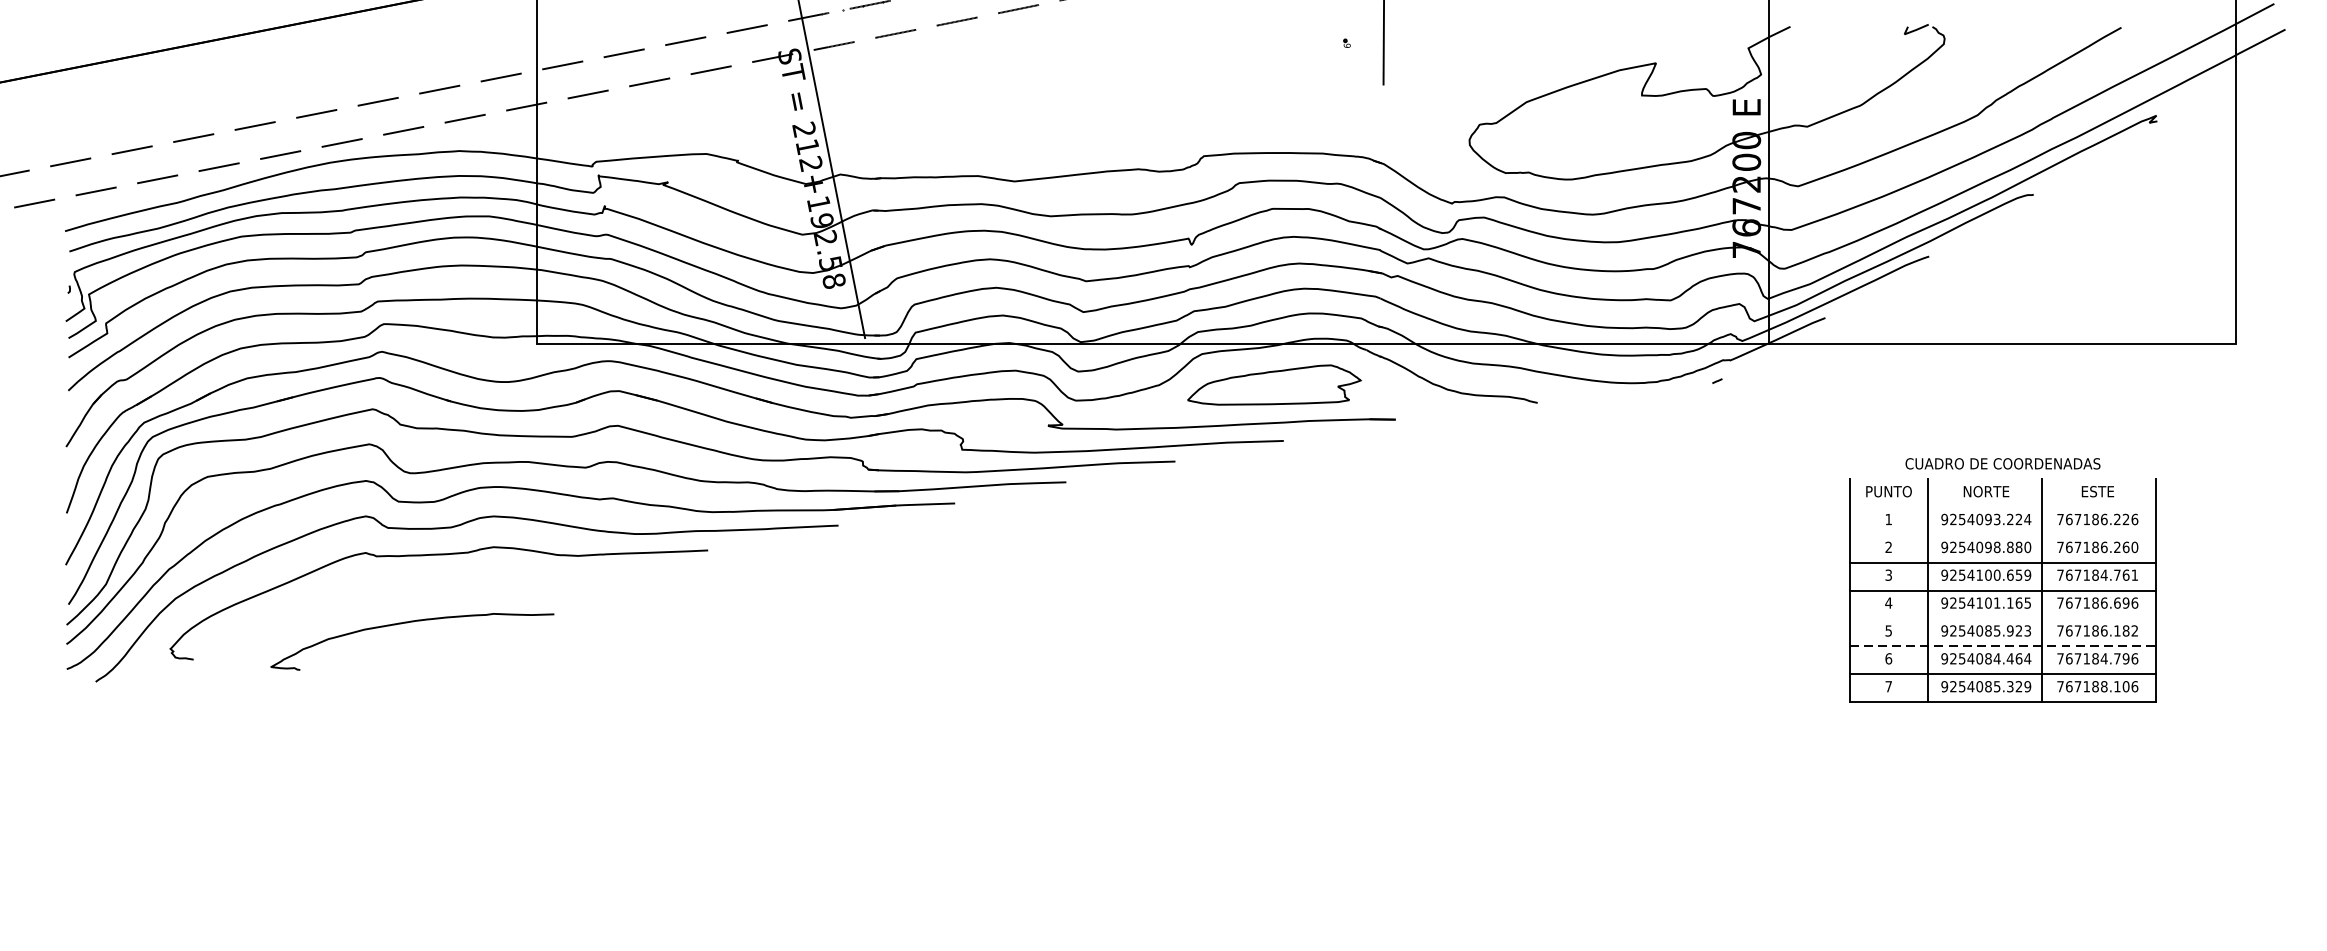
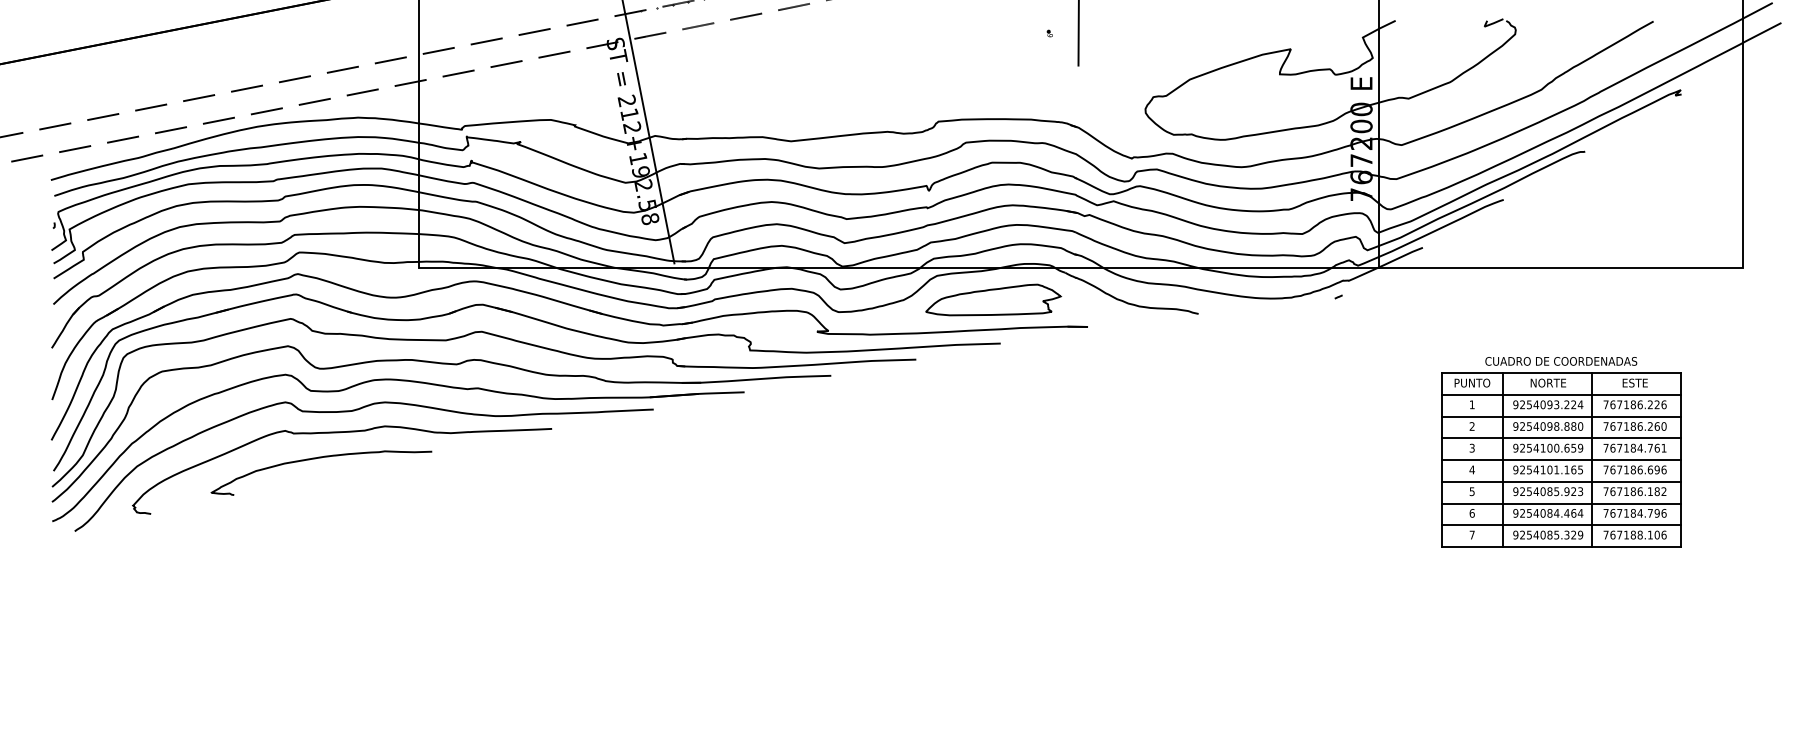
line: (2002, 479) -> (1560, 373), added
line: (2002, 507) -> (1560, 395), added
line: (2002, 534) -> (1560, 416), added
line: (2002, 617) -> (1560, 481), added
curve: (412, 623) -> (321, 458), moved
line: (2003, 646) -> (1561, 503), dashed -> solid

